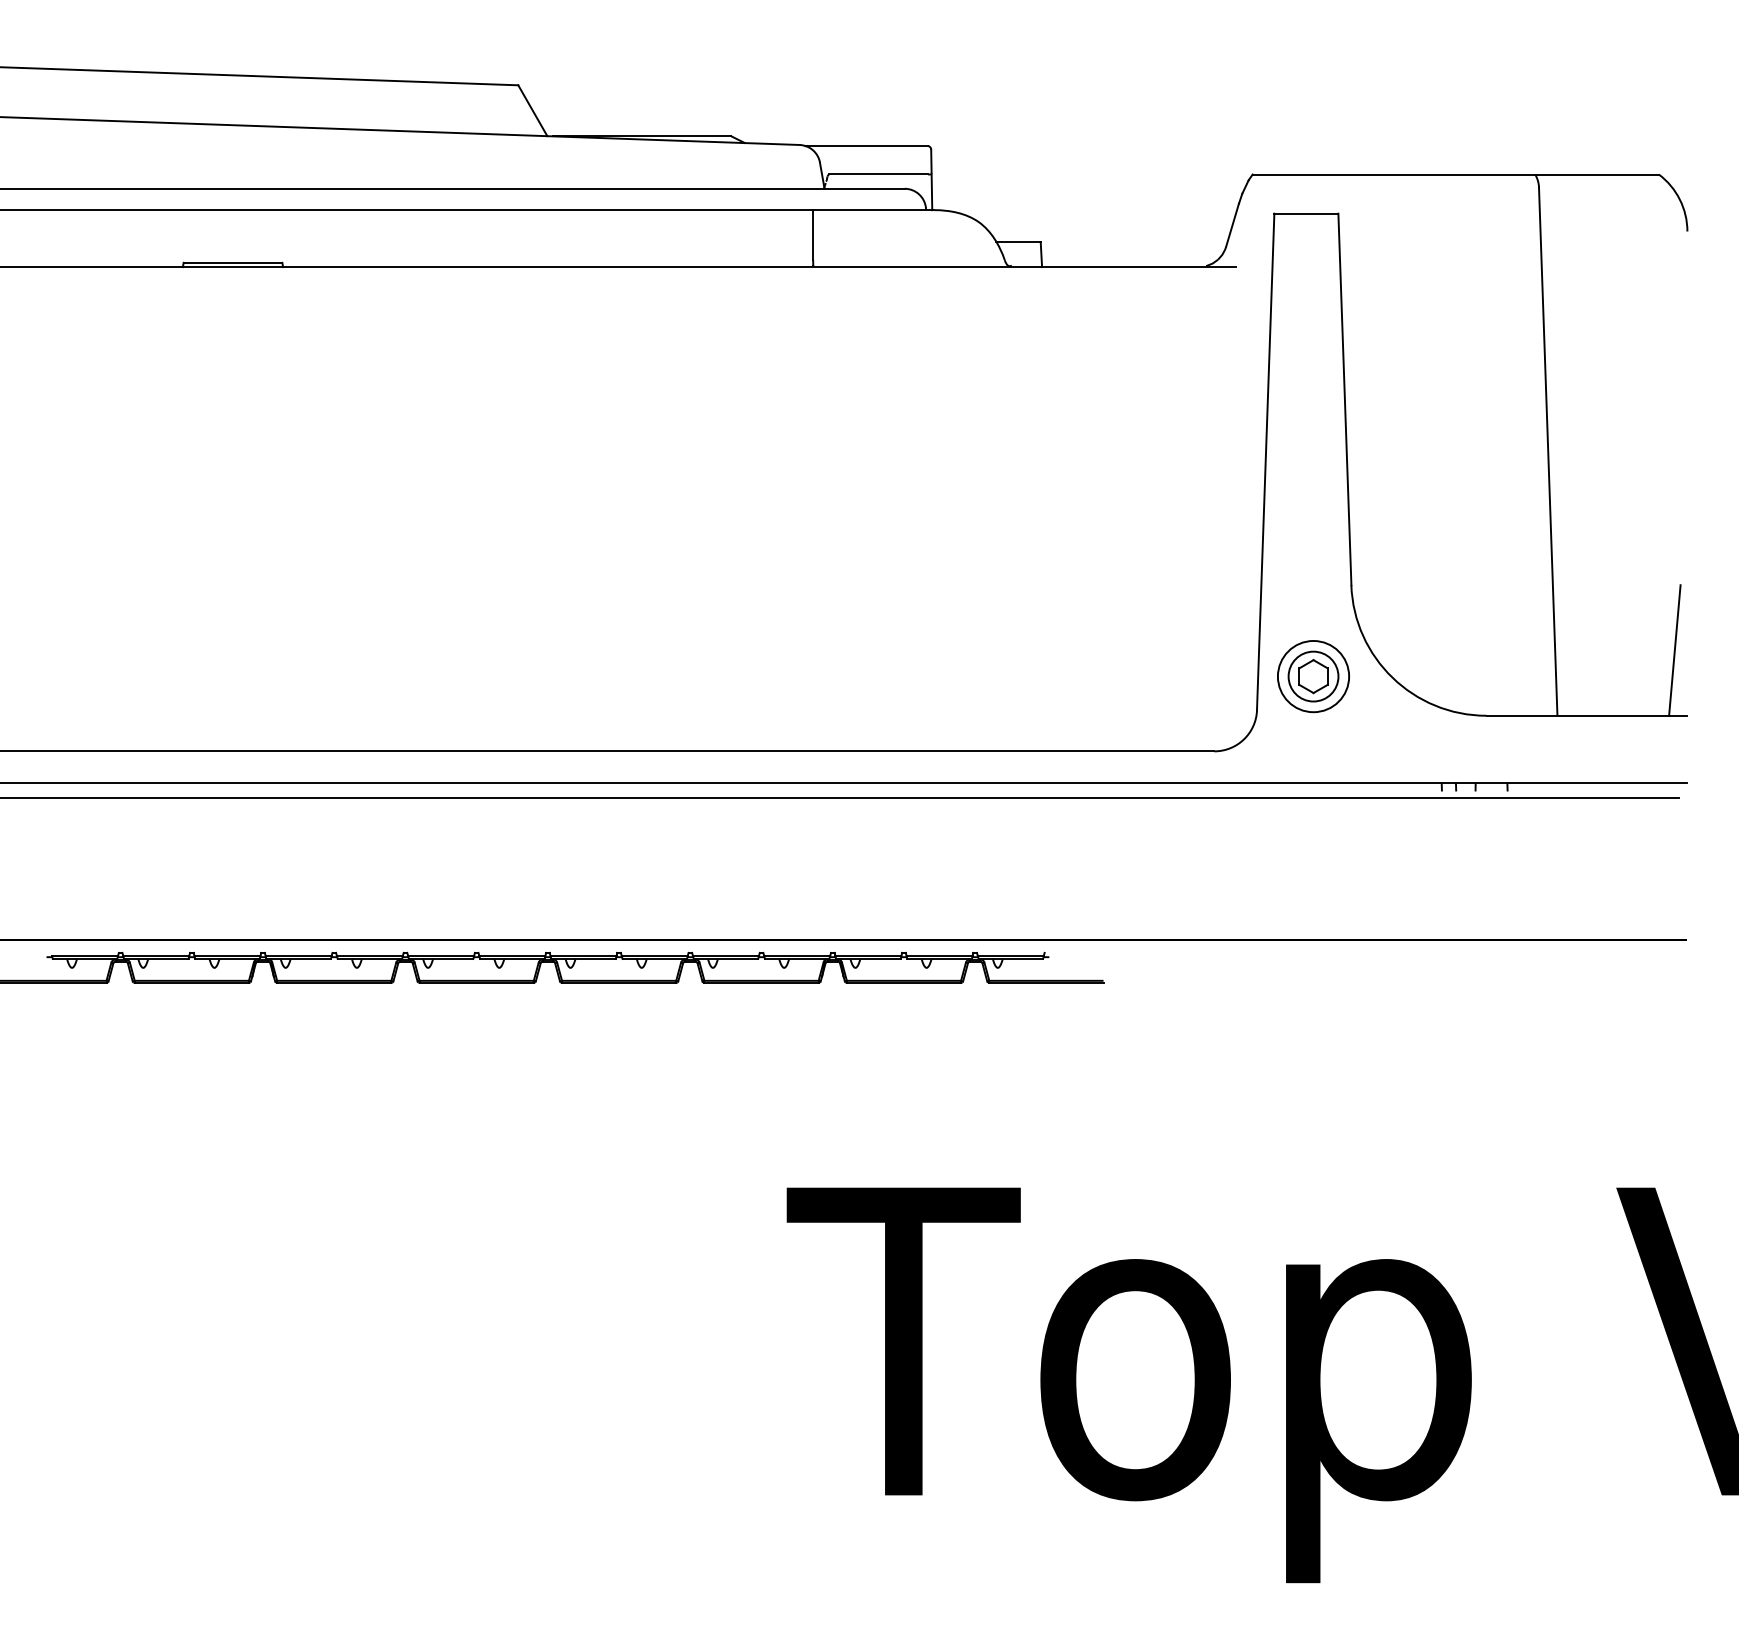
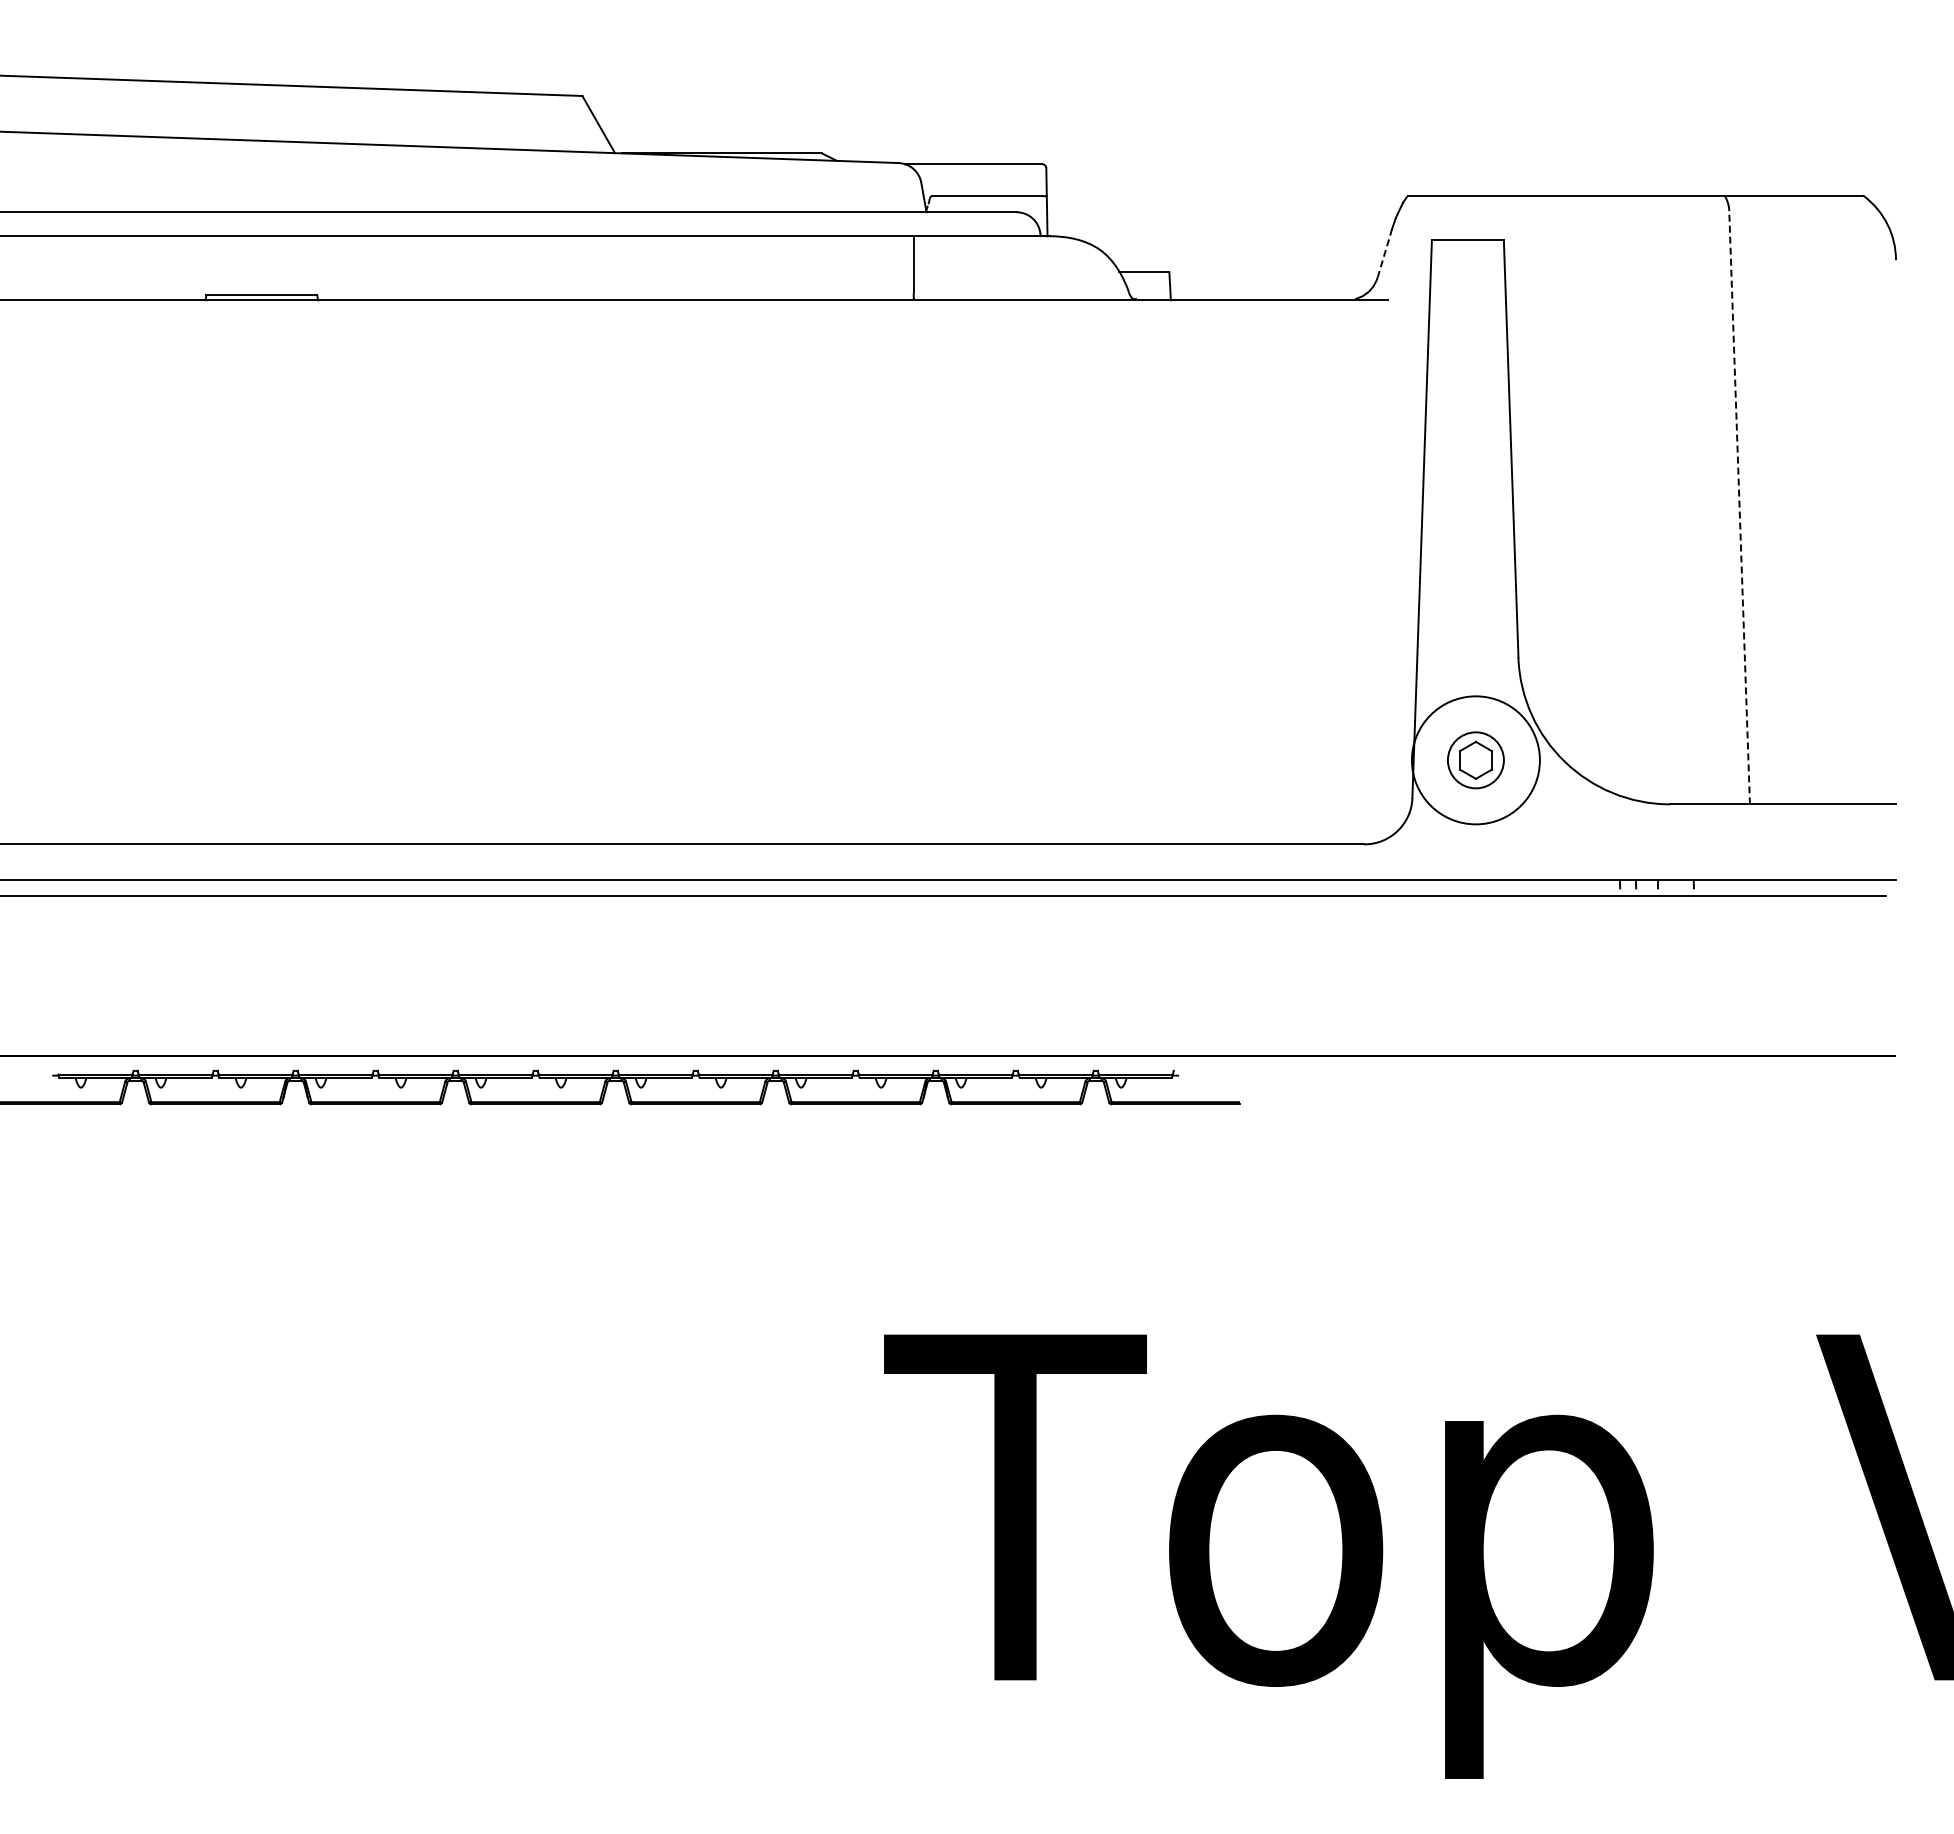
line: (1232, 225) -> (1384, 253), solid -> dashed
line: (1548, 451) -> (1739, 507), solid -> dashed
line: (1674, 650) -> (1881, 730), removed
circle: (1313, 676) -> (1475, 760), size x1.6

